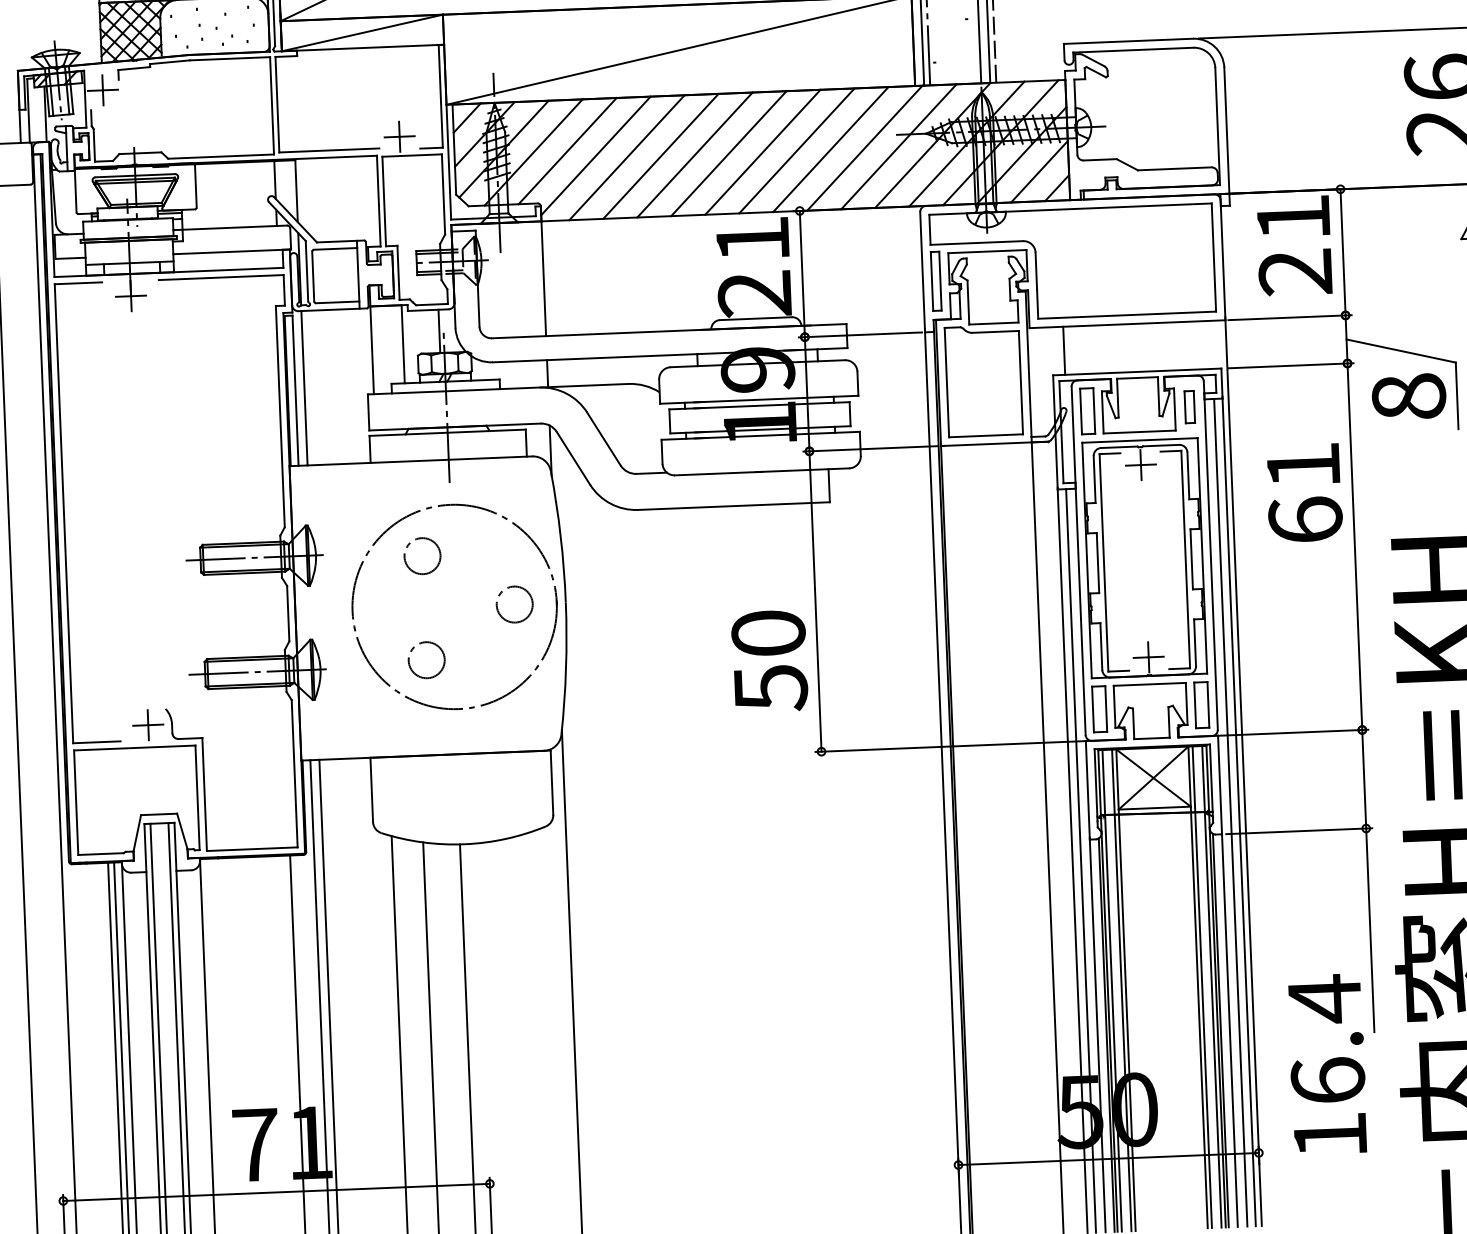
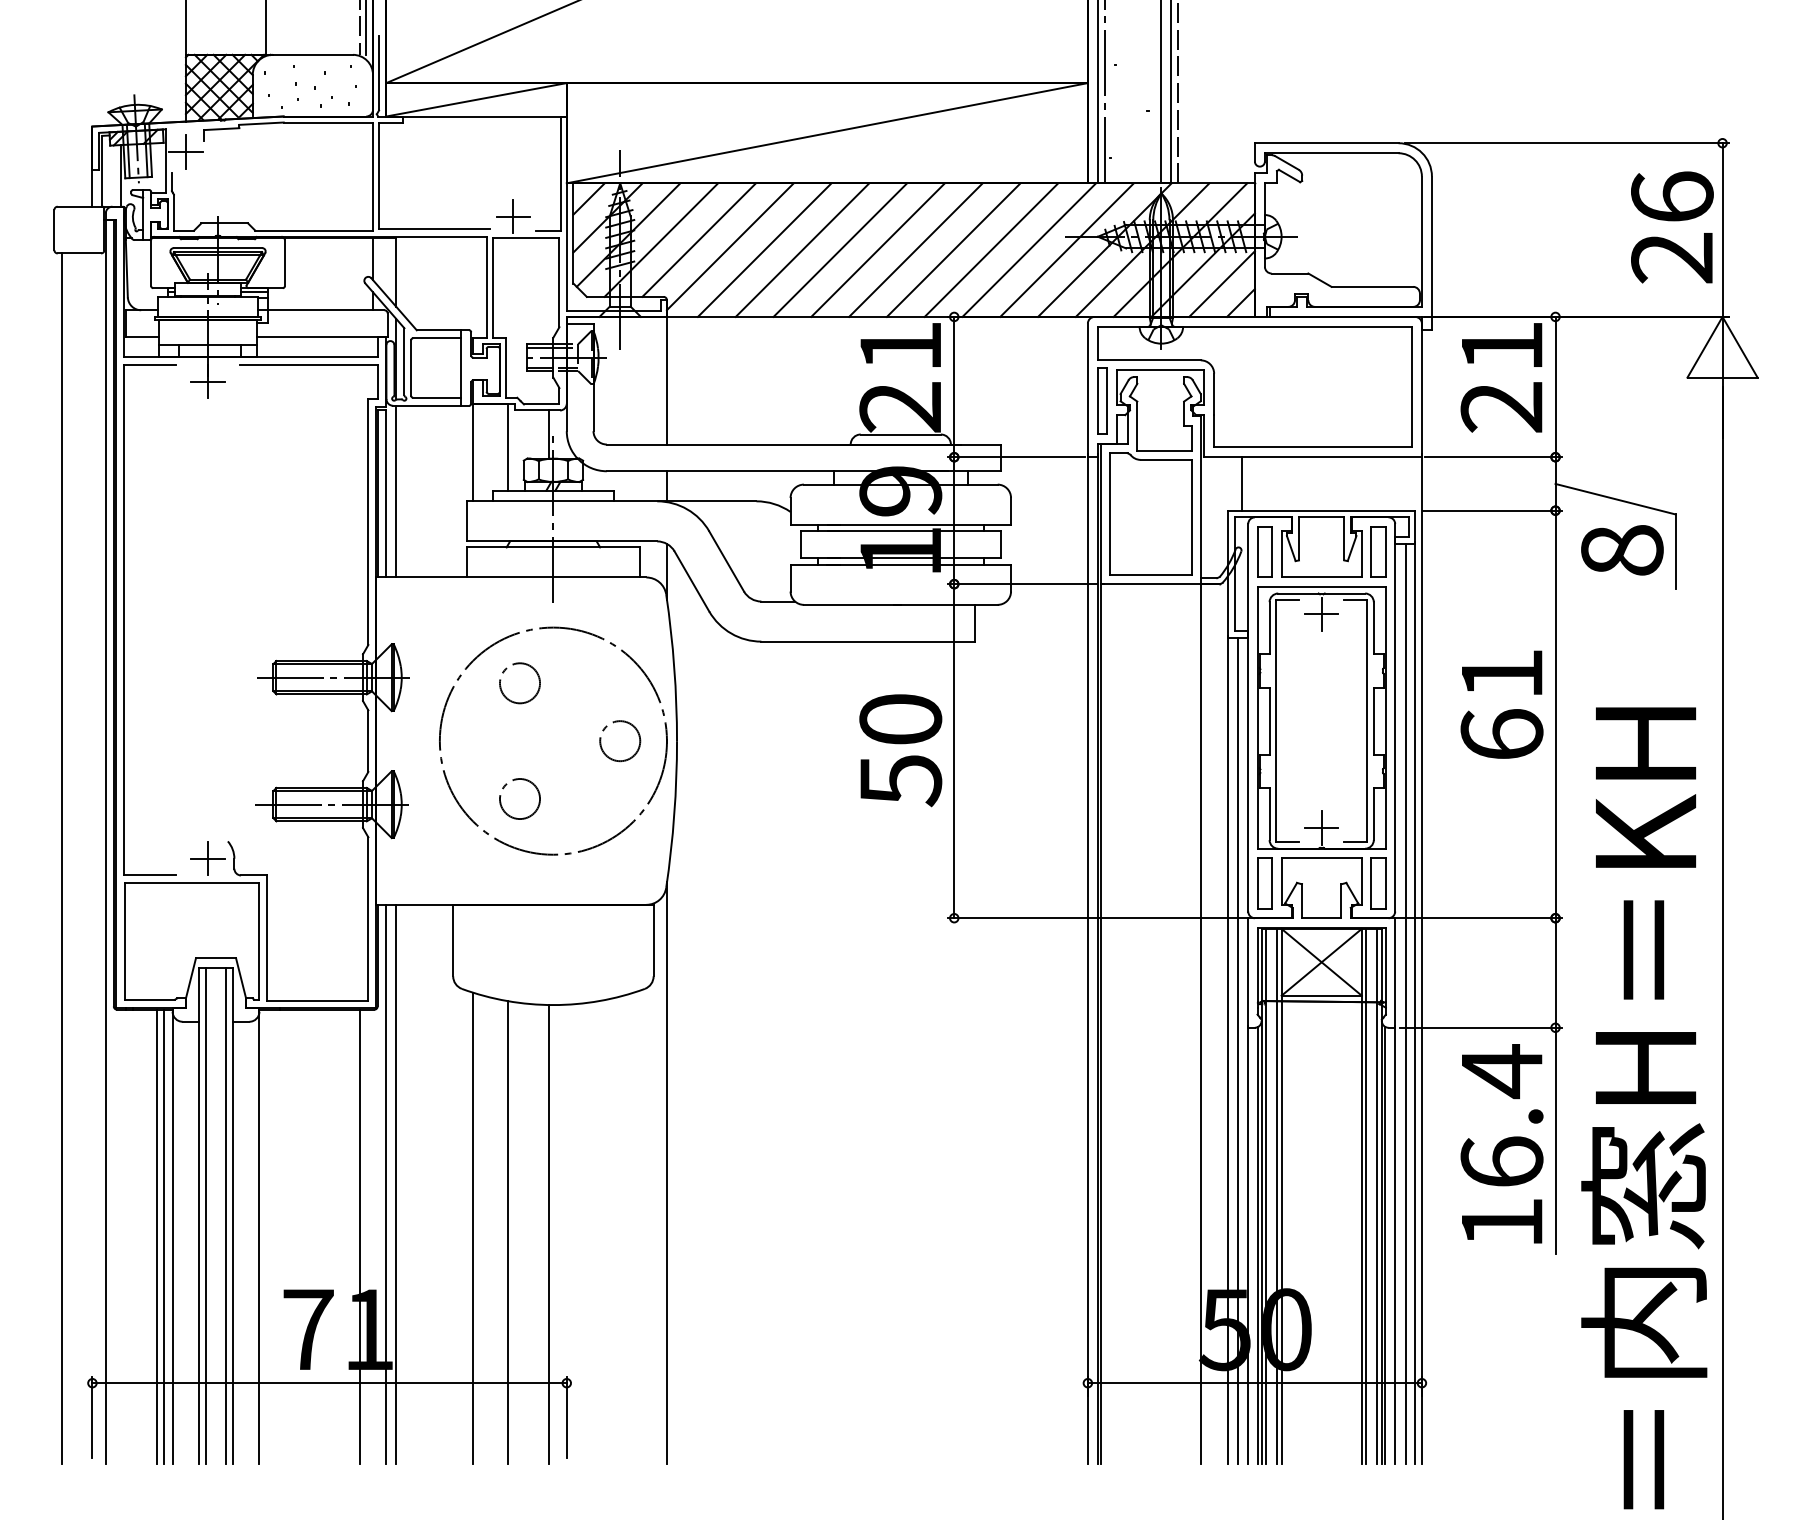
part: (1189, 406) -> (1378, 551), size x1.43
text: (1304, 492) -> (1501, 704), moved
text: (769, 661) -> (900, 750), moved
text: (1326, 1064) -> (1501, 1143), moved

